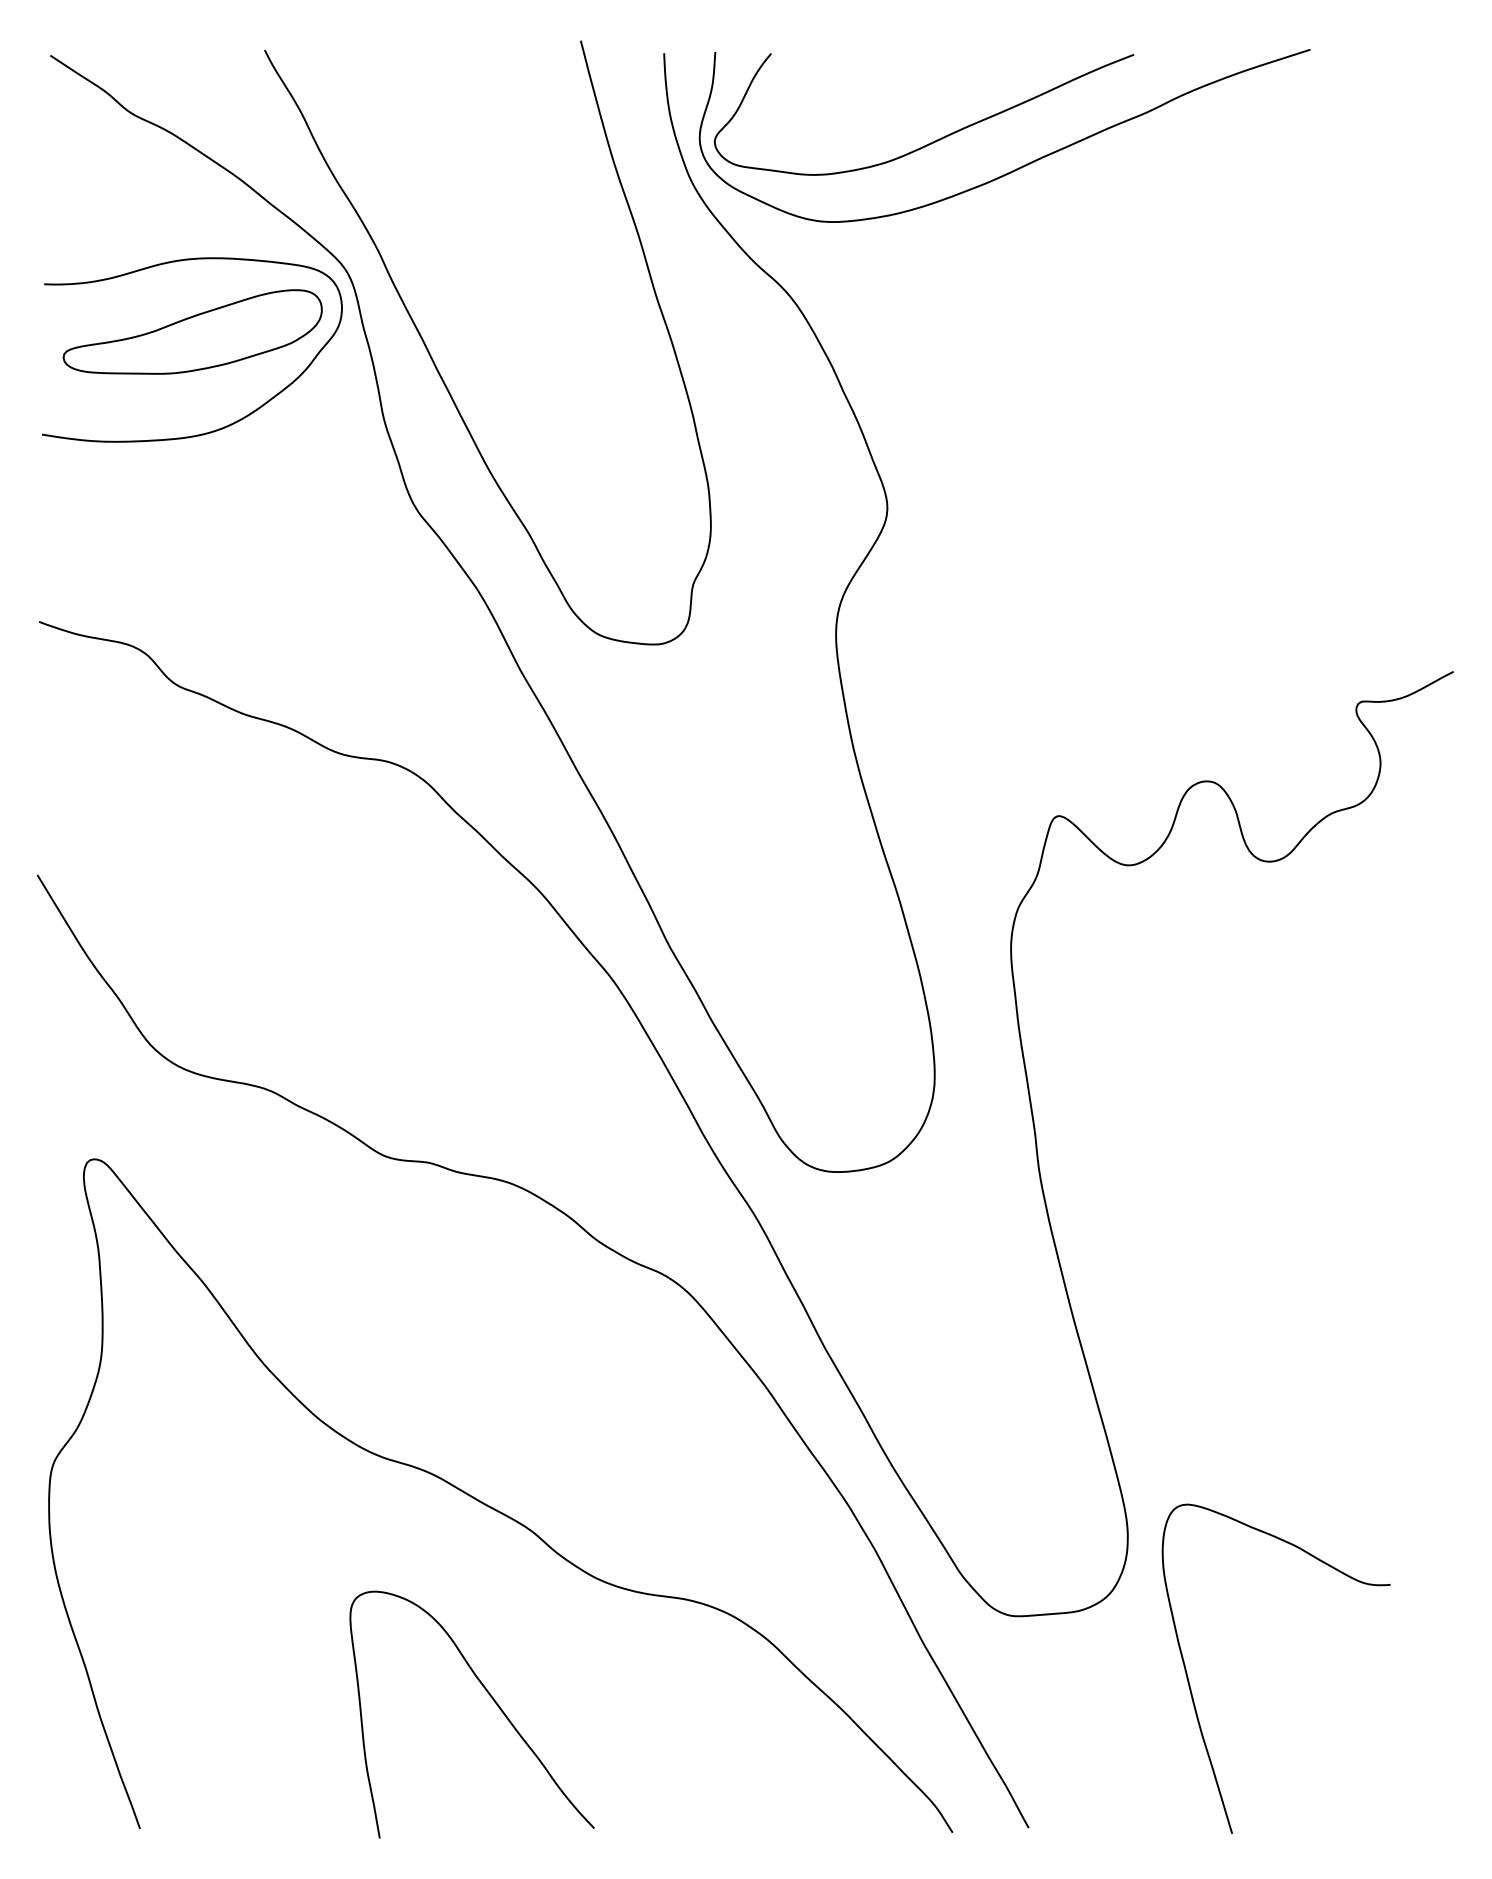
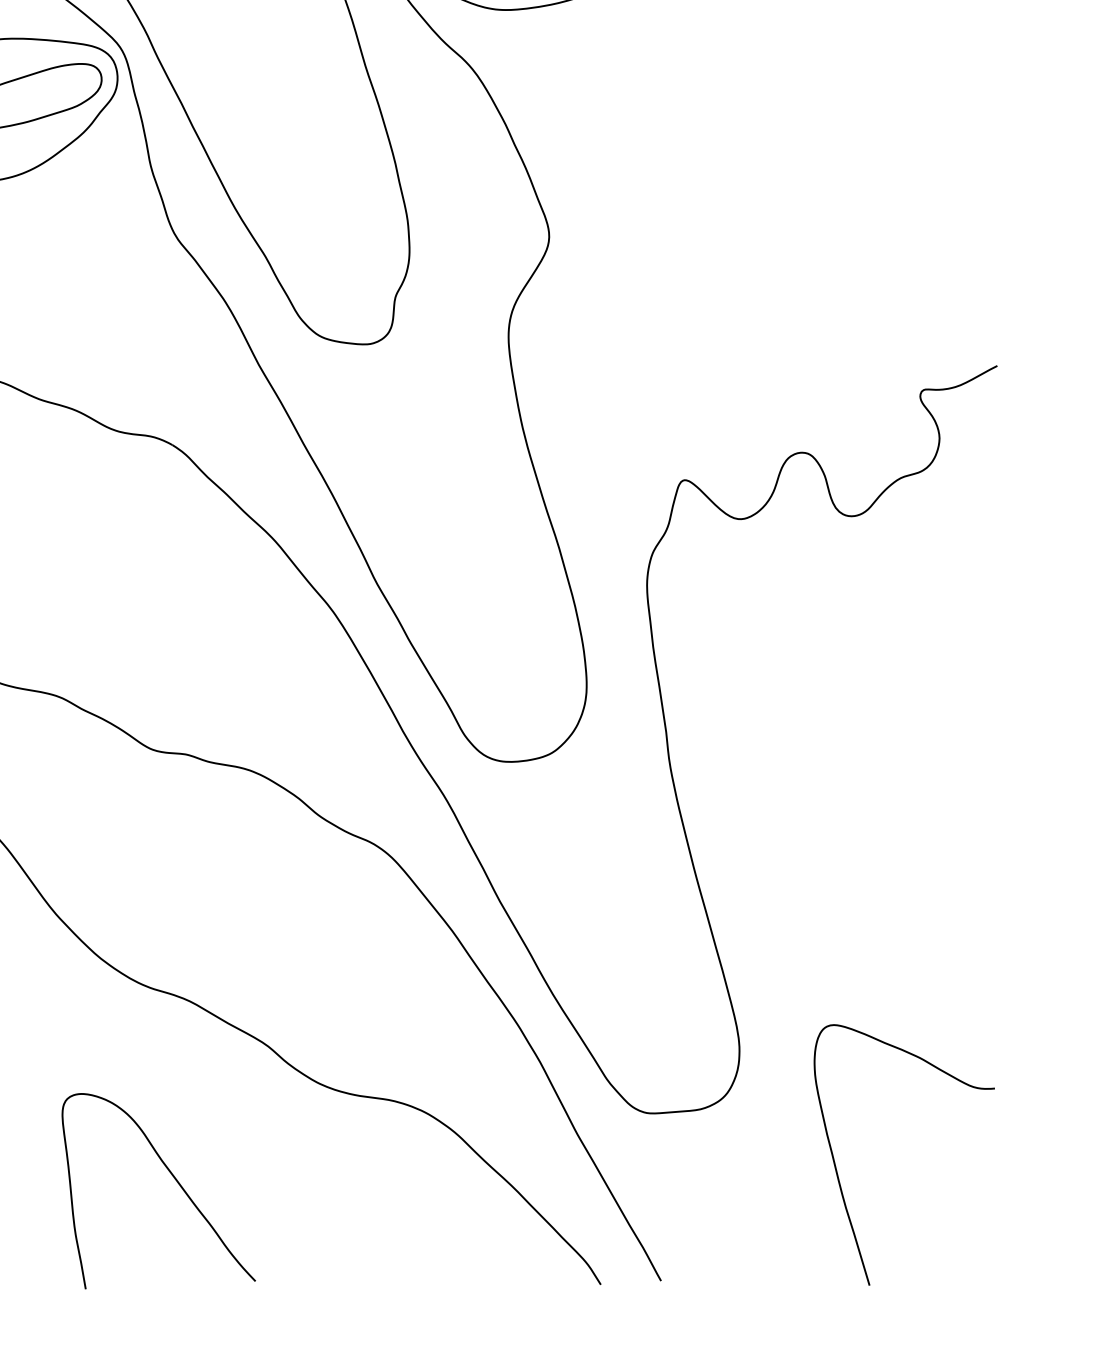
curve: (1190, 1684) -> (836, 1167), moved
curve: (491, 1698) -> (174, 1178), moved

